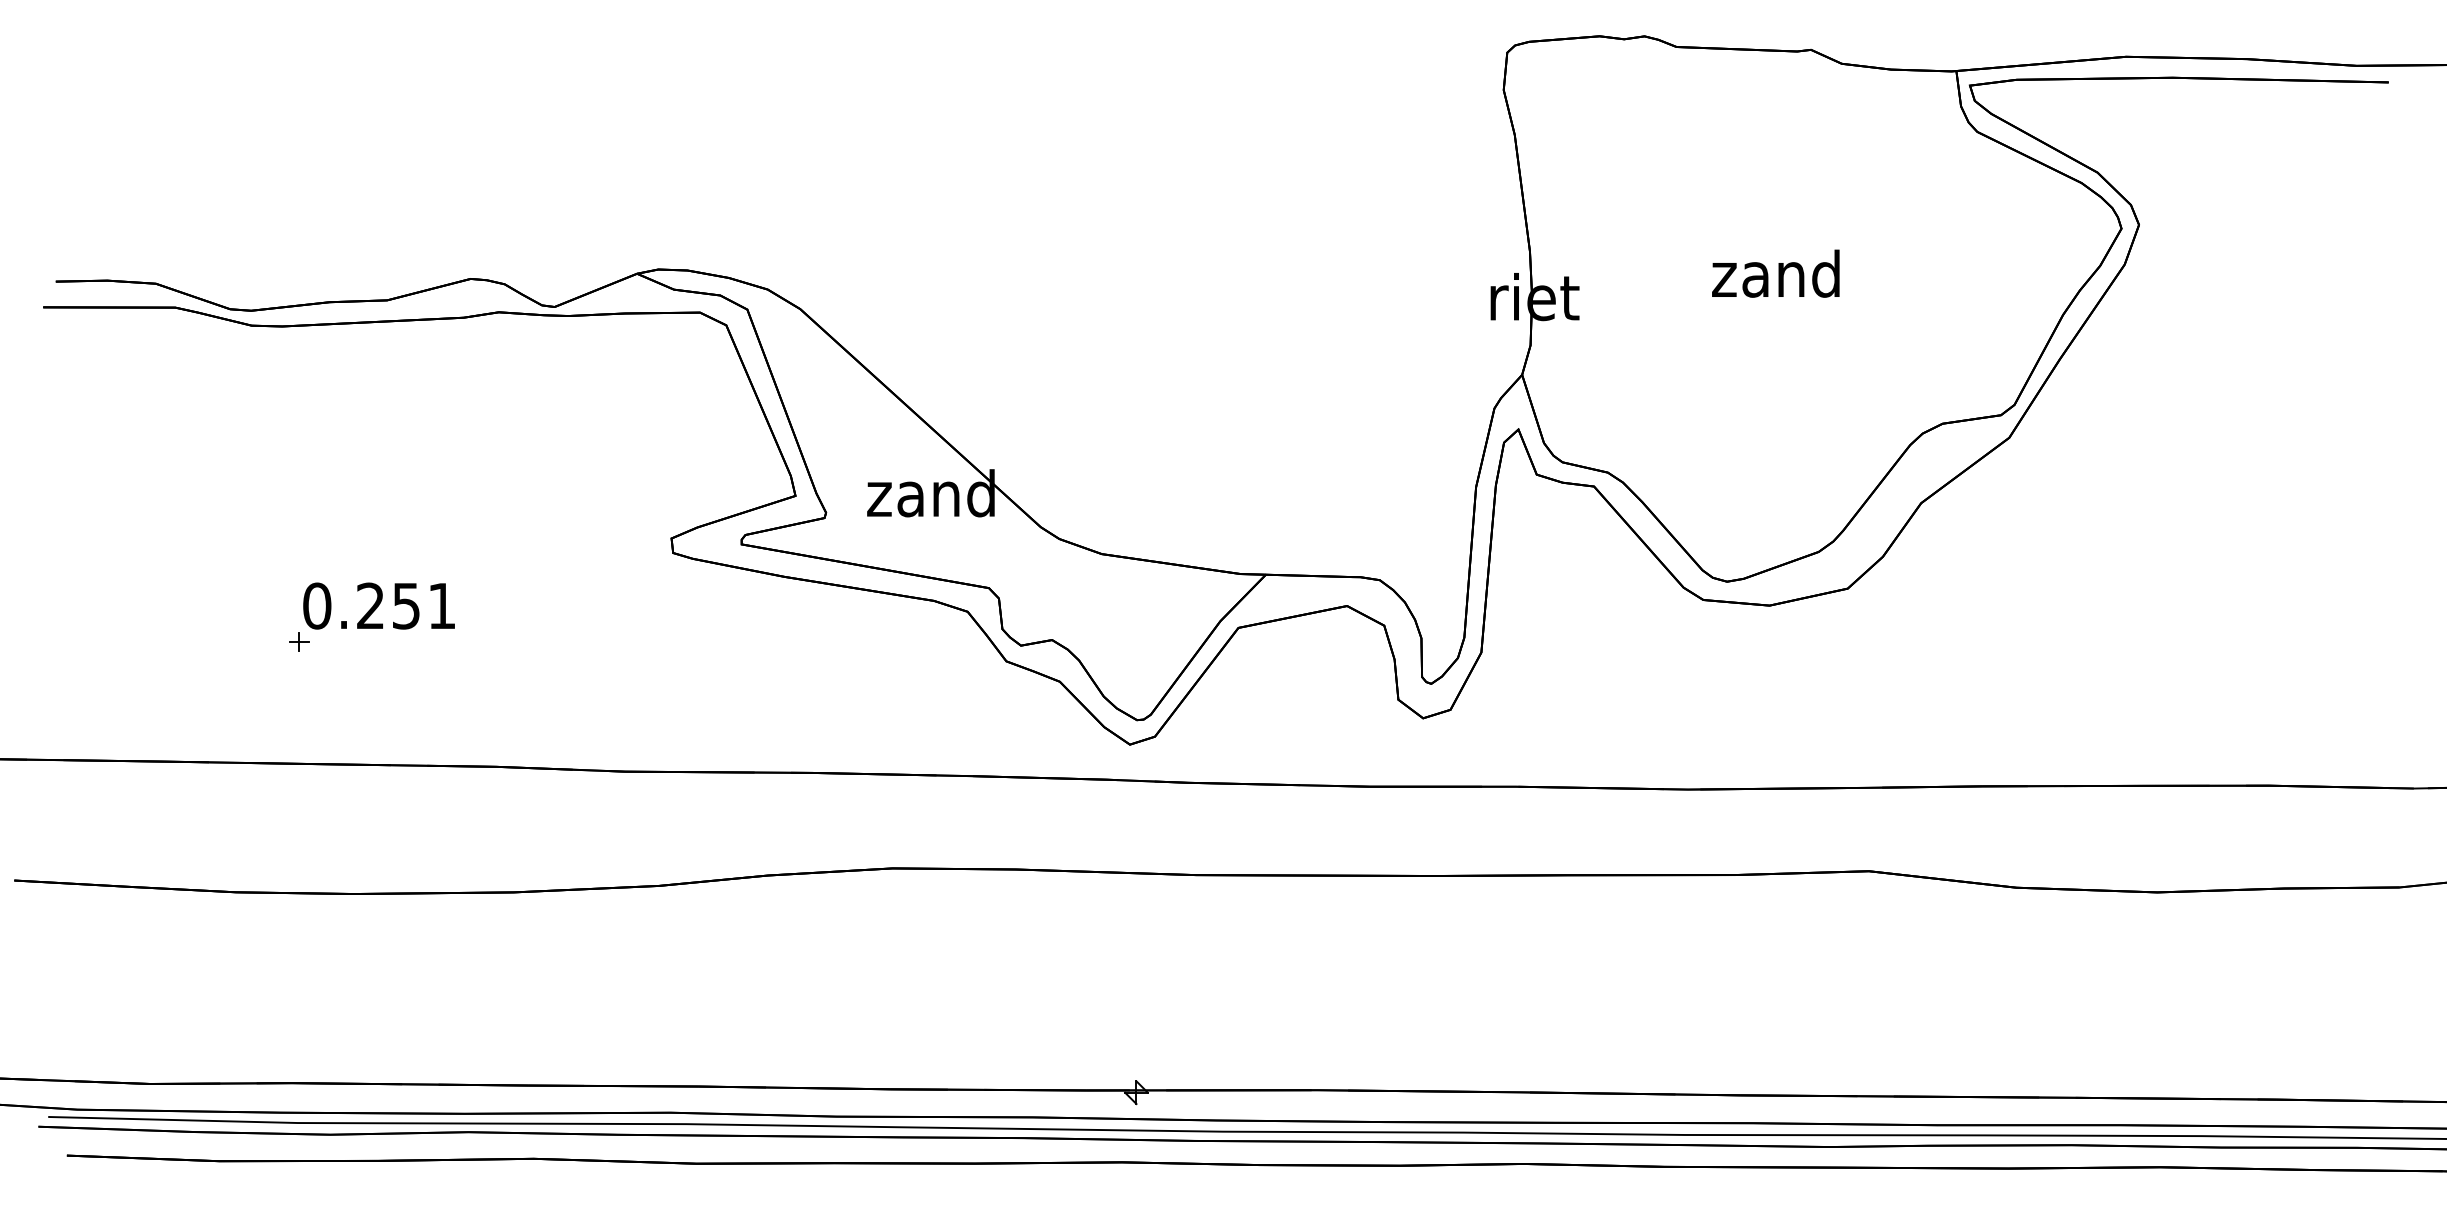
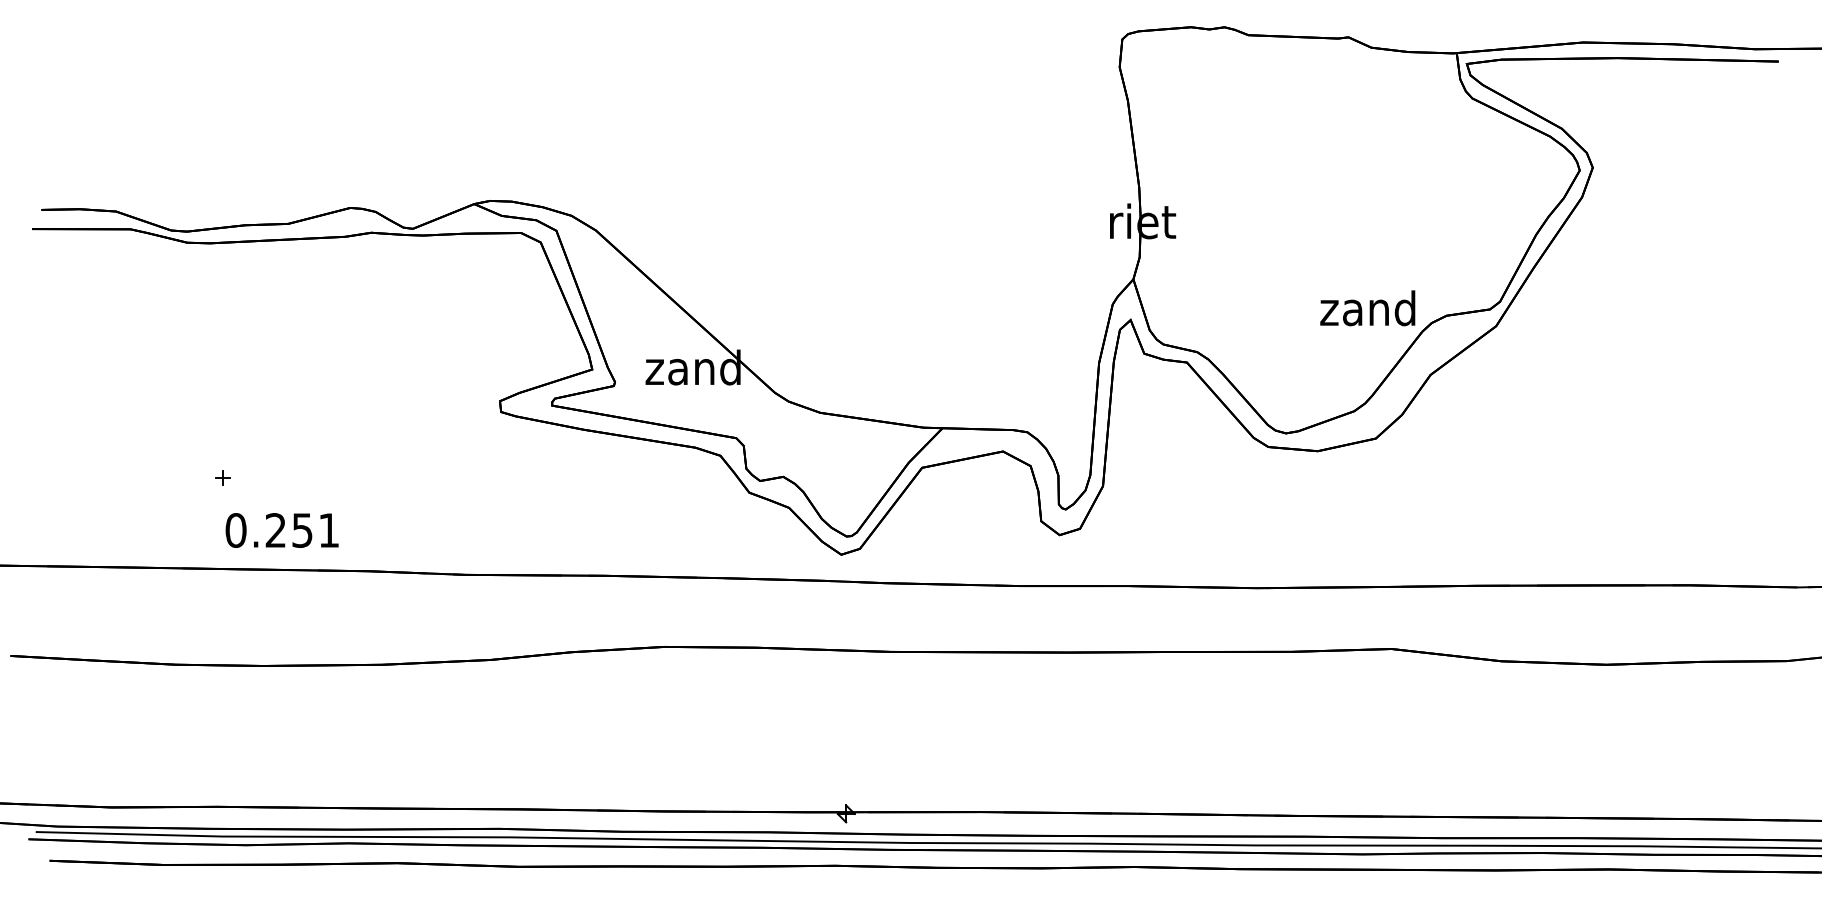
text: (1775, 273) -> (1367, 308), moved
text: (378, 605) -> (281, 530), moved

